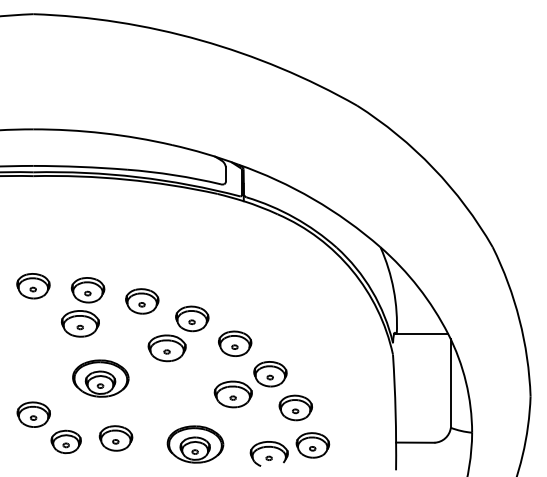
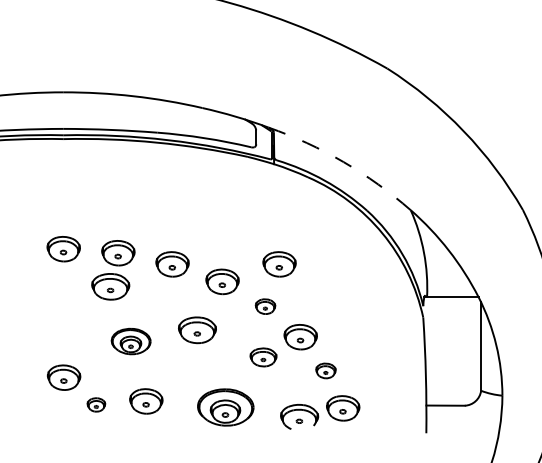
arc: (313, 199) -> (343, 162), solid -> dashed
part: (249, 301) -> (279, 264), added
part: (235, 343) -> (265, 306), size x0.6
part: (166, 348) -> (196, 330), moved
part: (100, 378) -> (130, 341), size x0.7
part: (232, 394) -> (262, 357), size x0.7
part: (295, 407) -> (325, 370), size x0.6
part: (65, 441) -> (95, 404), size x0.6

